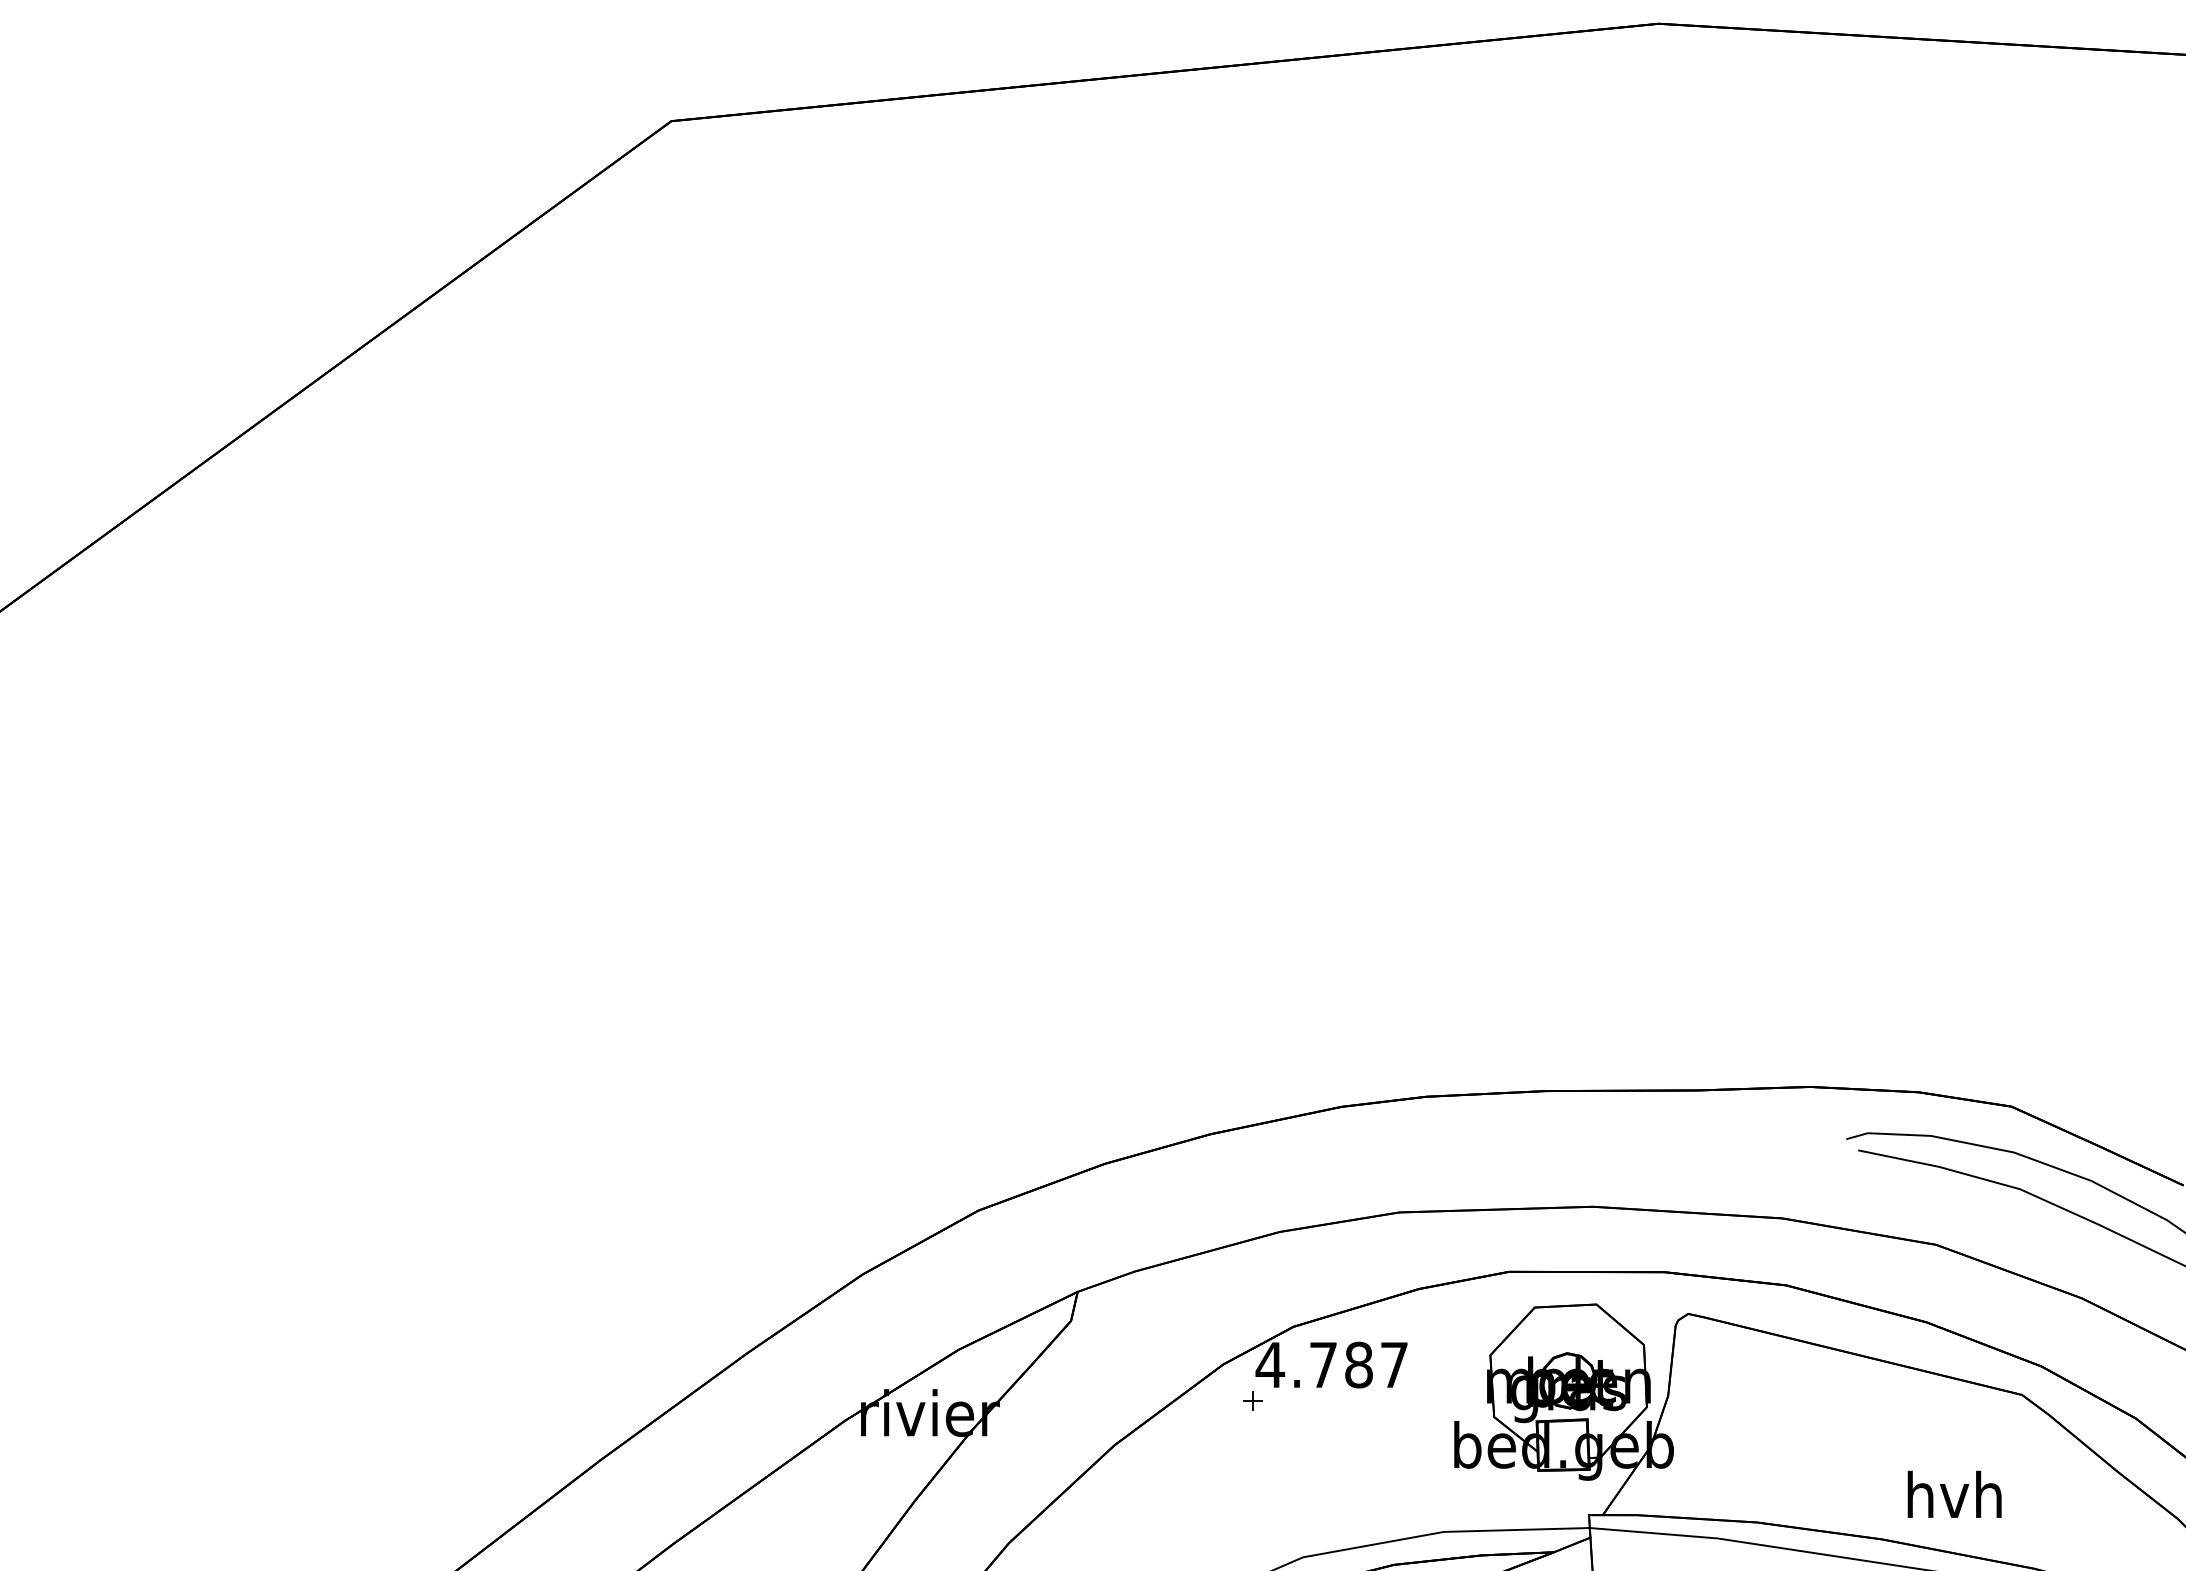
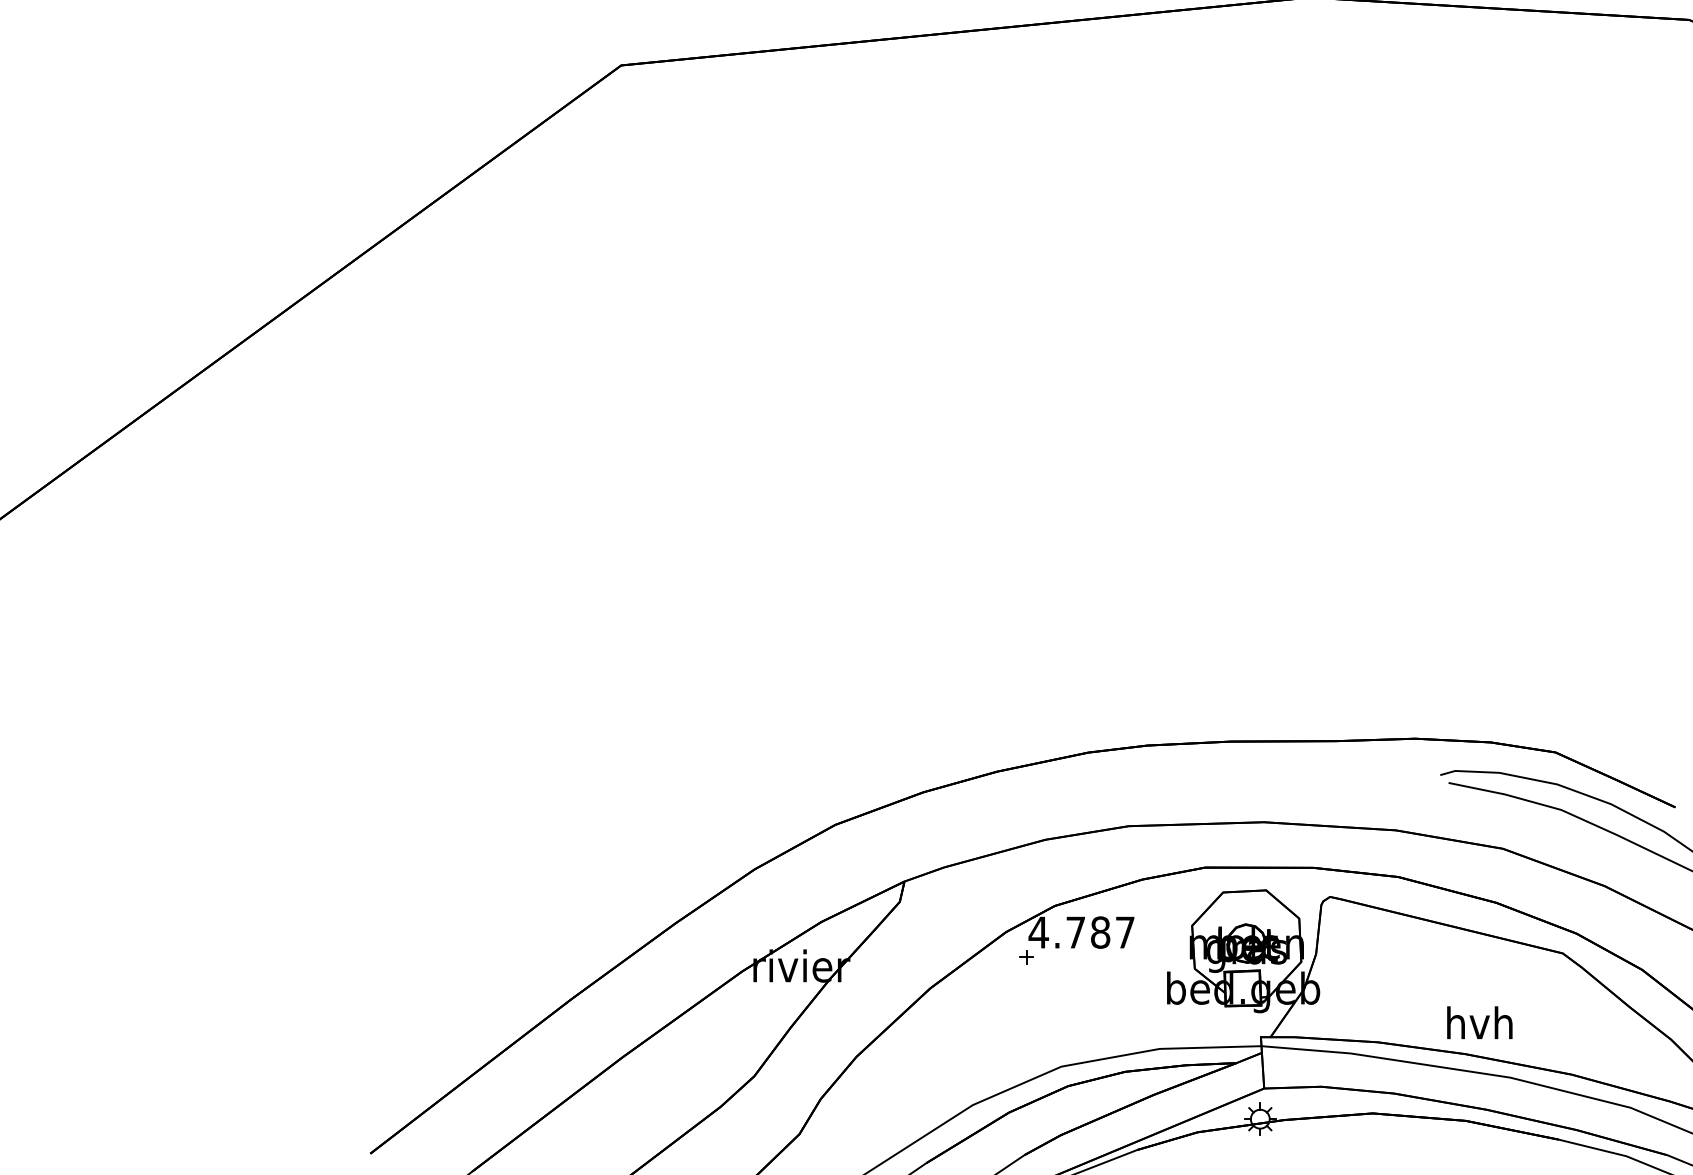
text: (1954, 1494) -> (1479, 1022), moved

